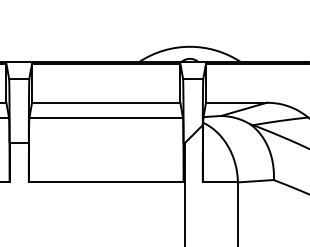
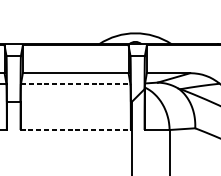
line: (106, 118) -> (75, 84), solid -> dashed
line: (106, 182) -> (75, 130), solid -> dashed

